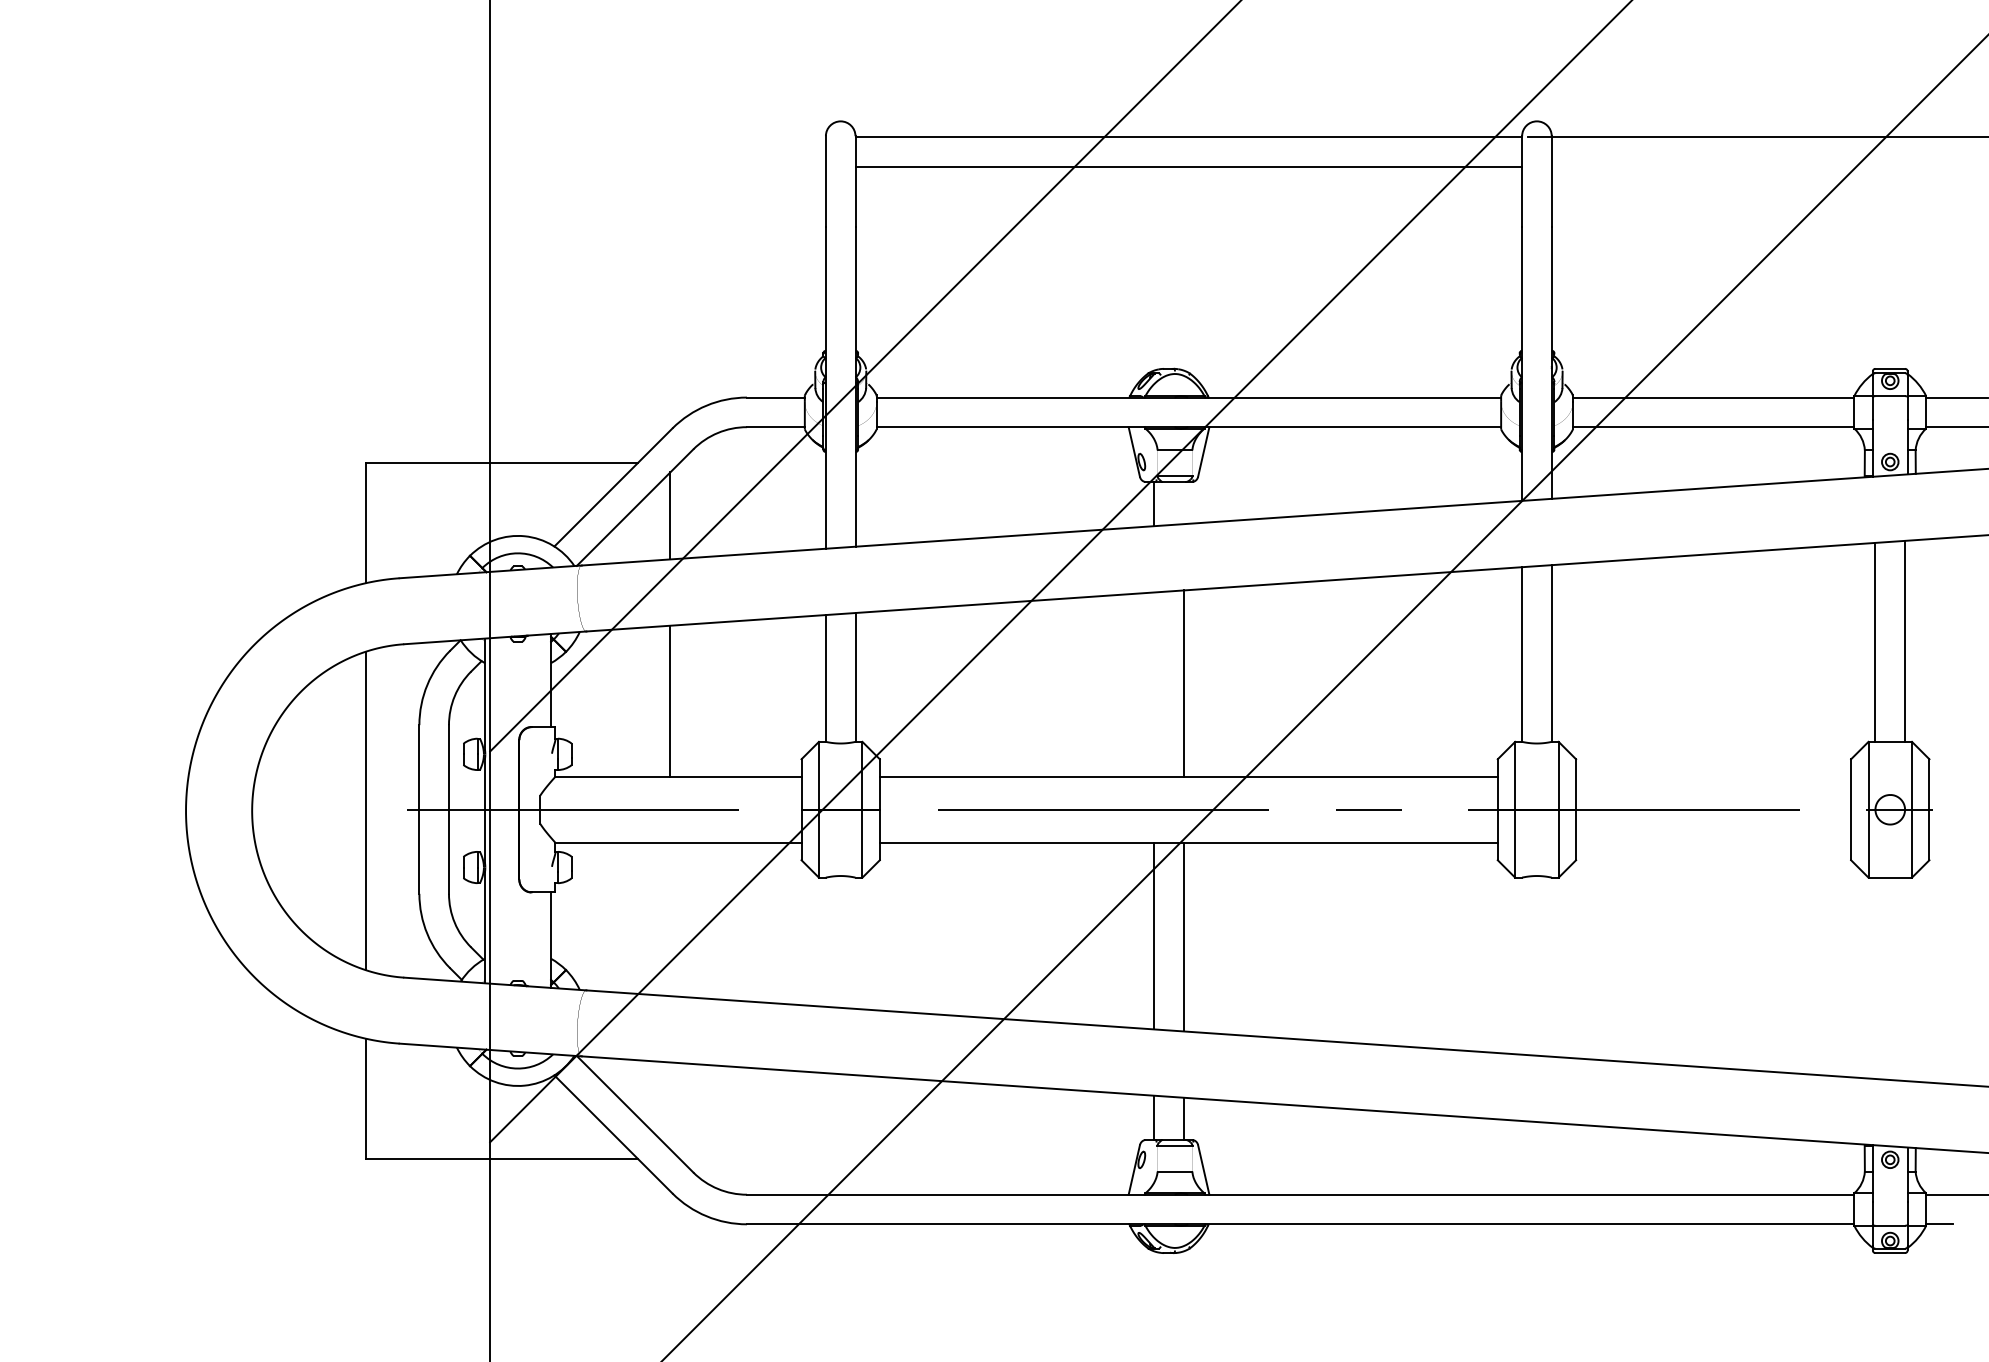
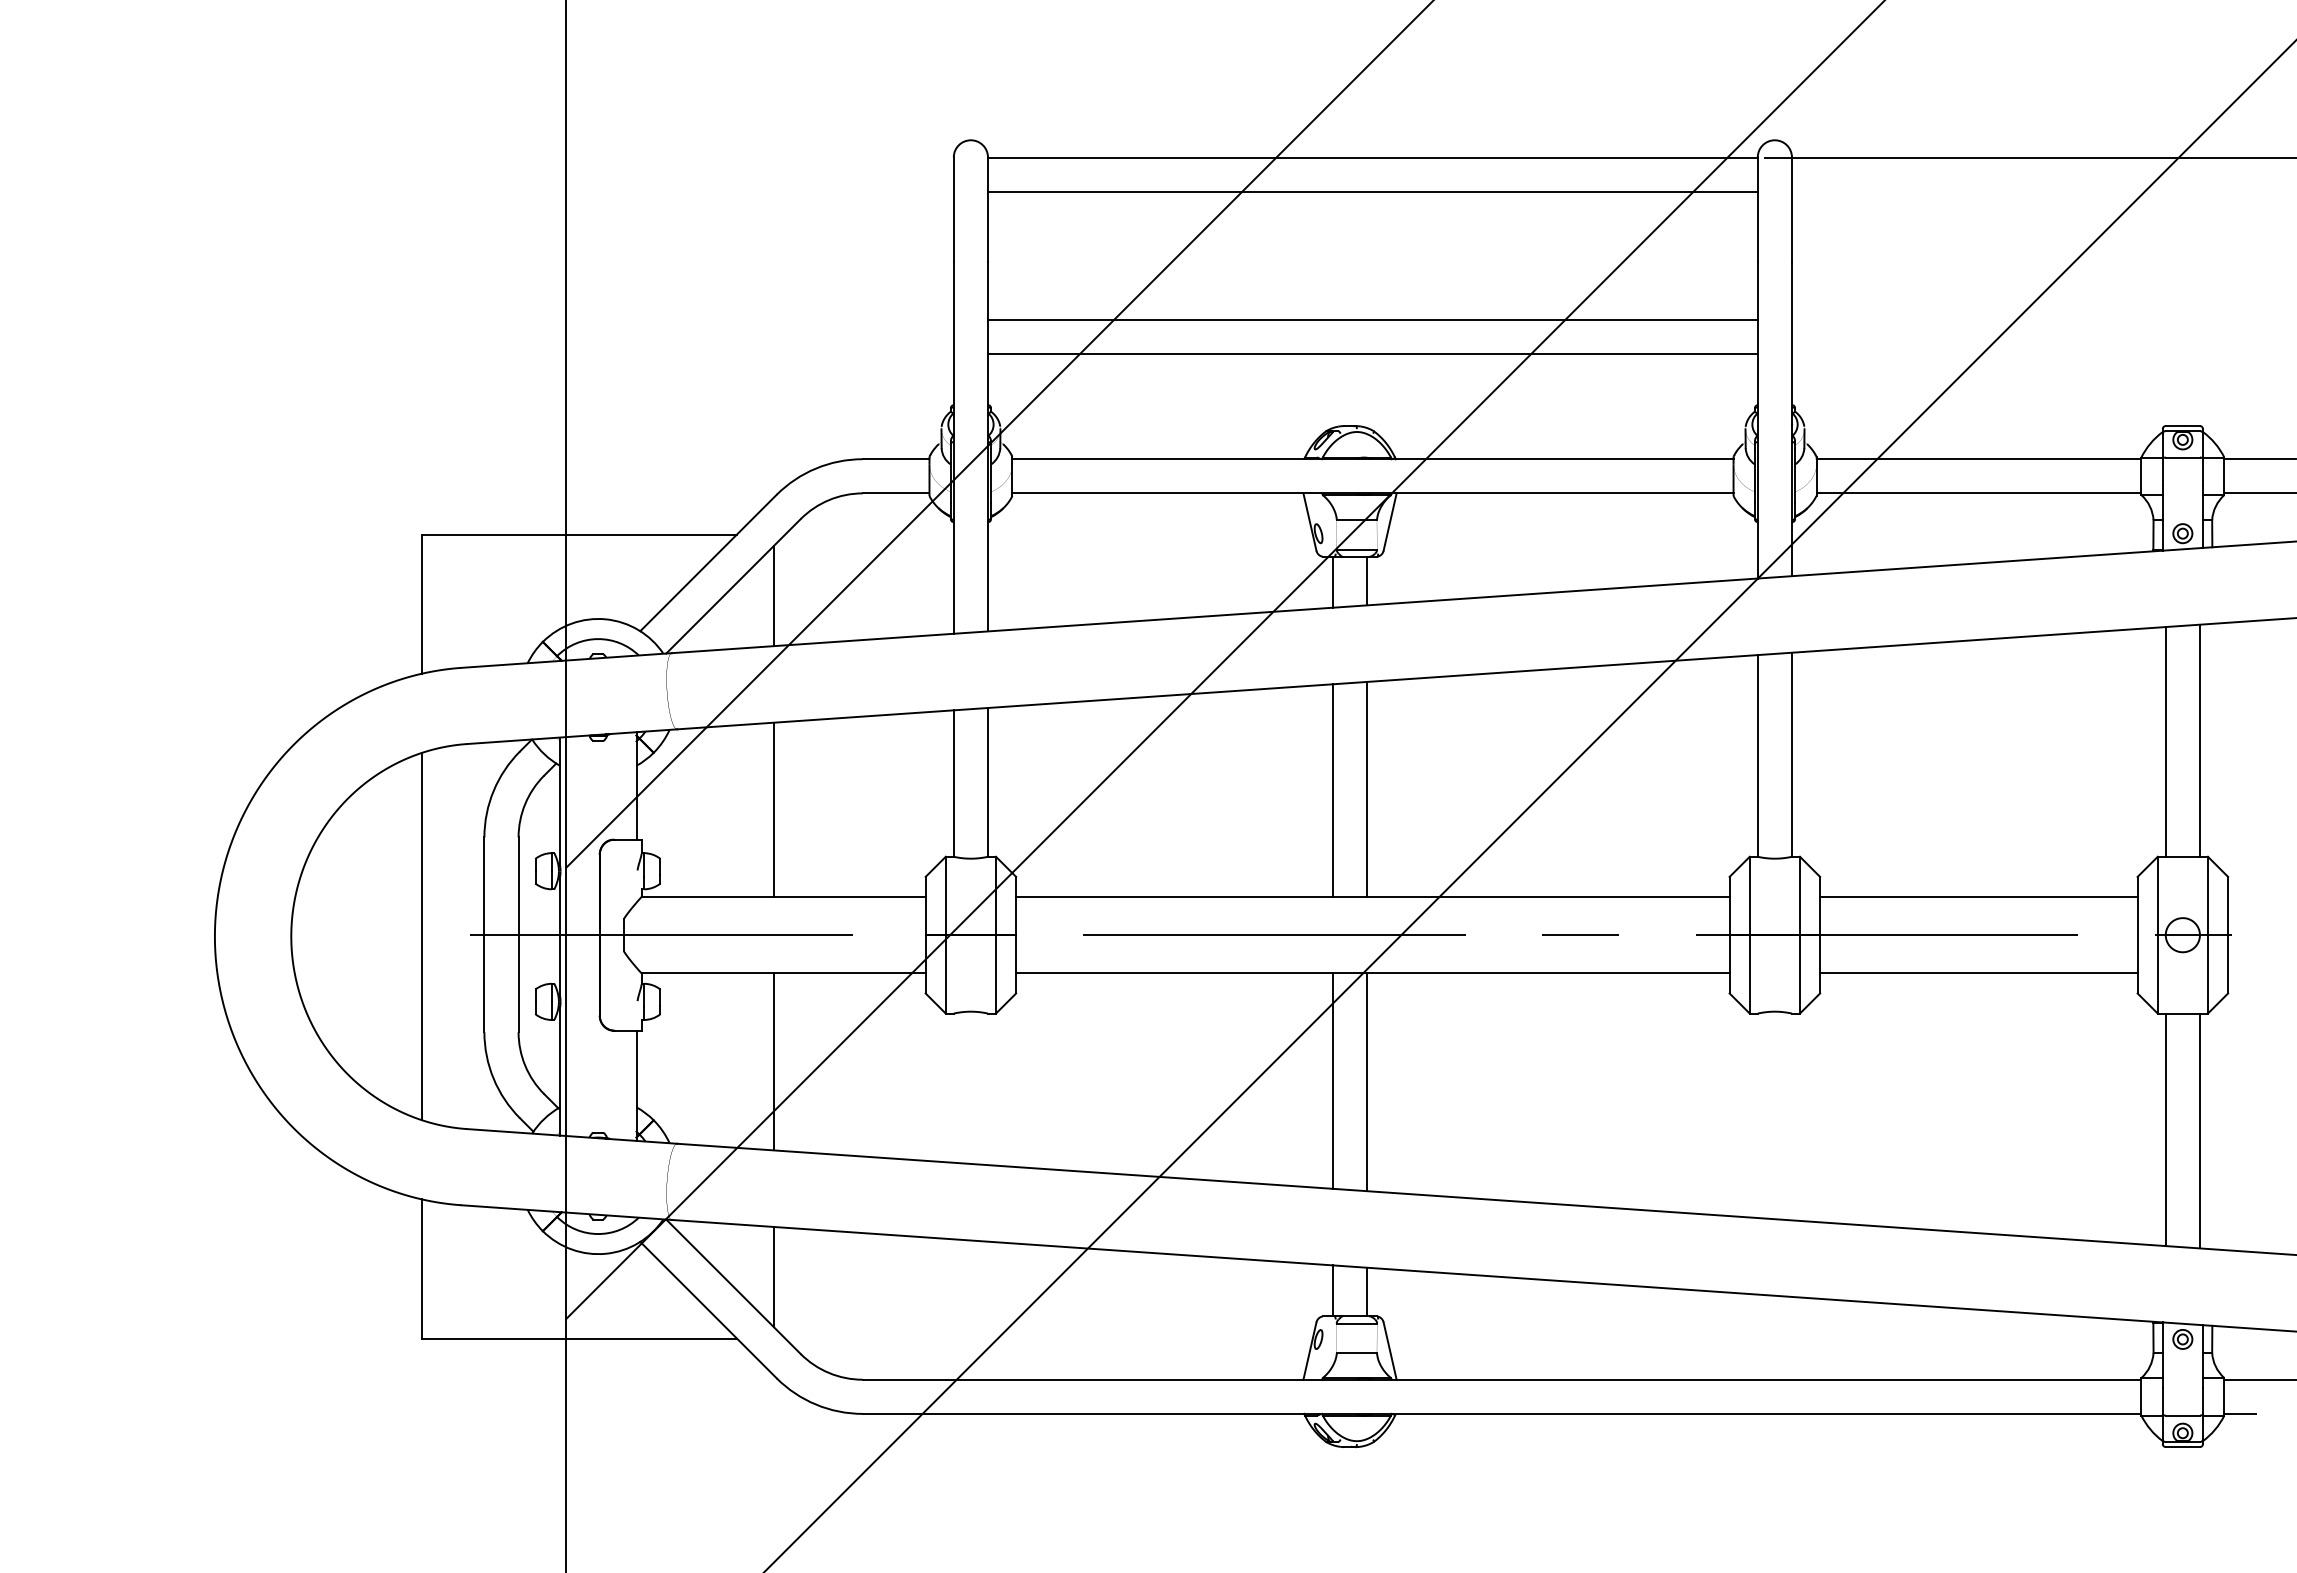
line: (1188, 276) -> (1372, 319), added
line: (1188, 306) -> (1372, 353), added
line: (1184, 502) -> (1367, 580), added
line: (1153, 684) -> (1332, 790), added
line: (1713, 777) -> (1978, 897), added
line: (1713, 842) -> (1978, 973), added
line: (670, 919) -> (774, 1061), added
line: (1875, 978) -> (2165, 1129), added
line: (1904, 978) -> (2199, 1130), added
line: (670, 1105) -> (774, 1276), added

